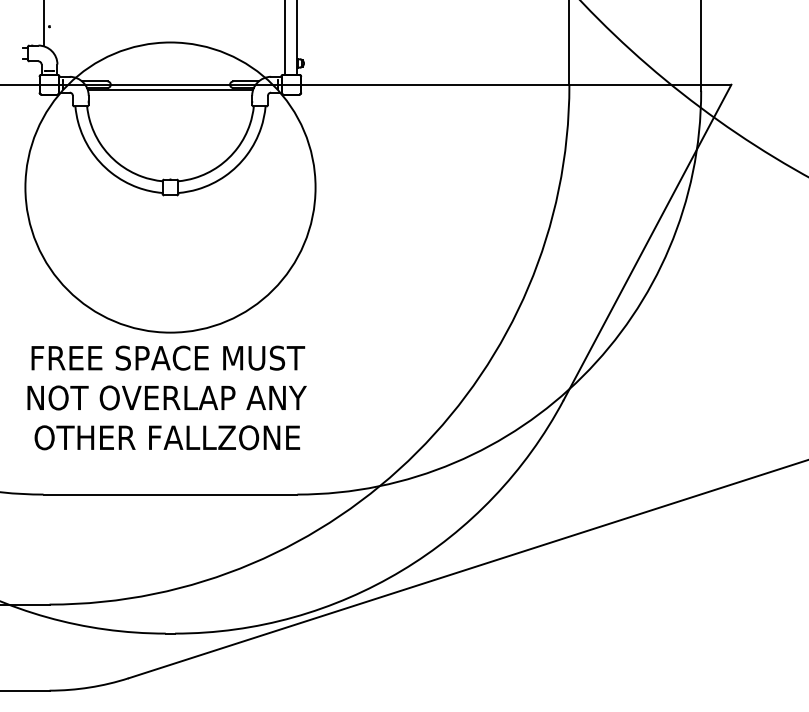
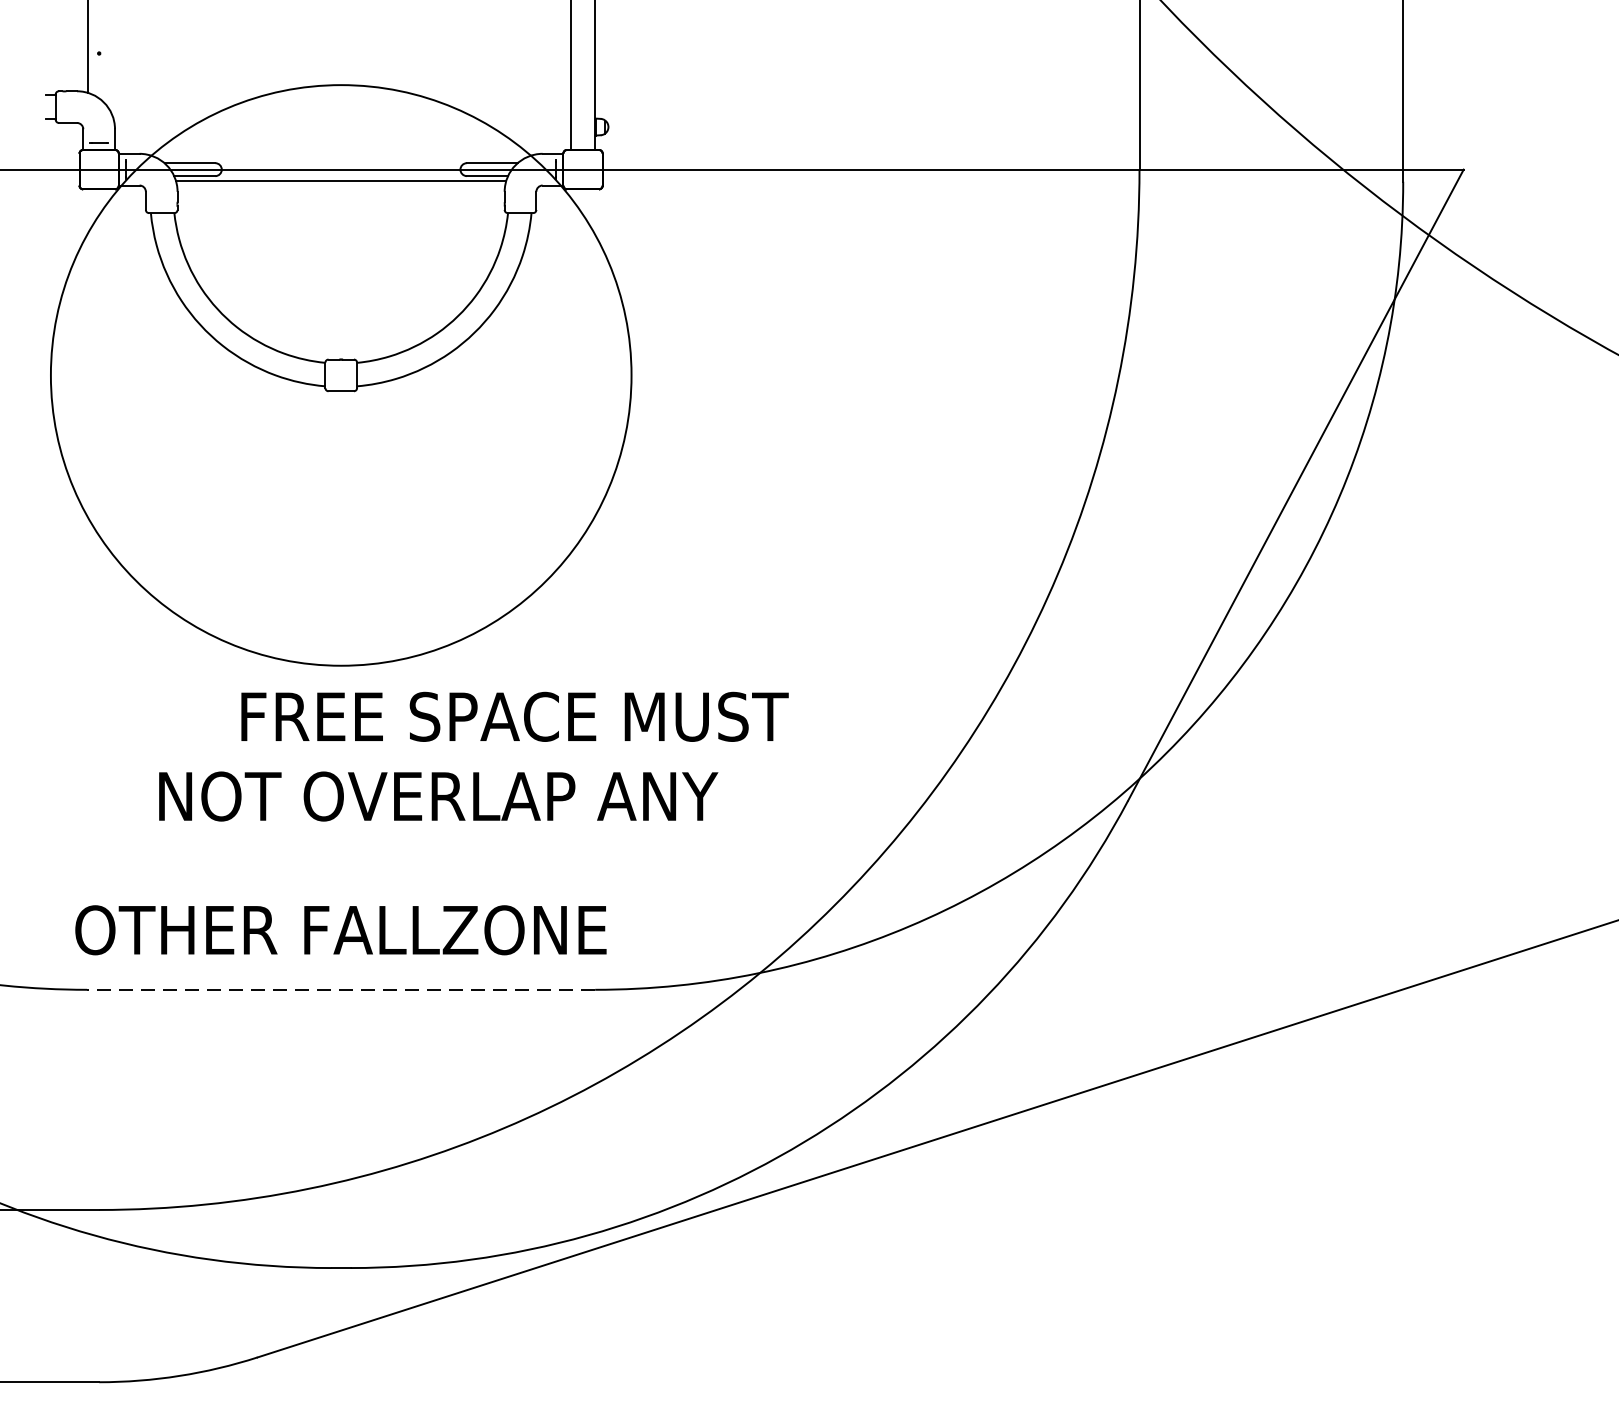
text: (168, 357) -> (515, 715), moved
text: (166, 397) -> (437, 795), moved
text: (167, 437) -> (341, 929), moved
line: (170, 494) -> (341, 989), solid -> dashed

